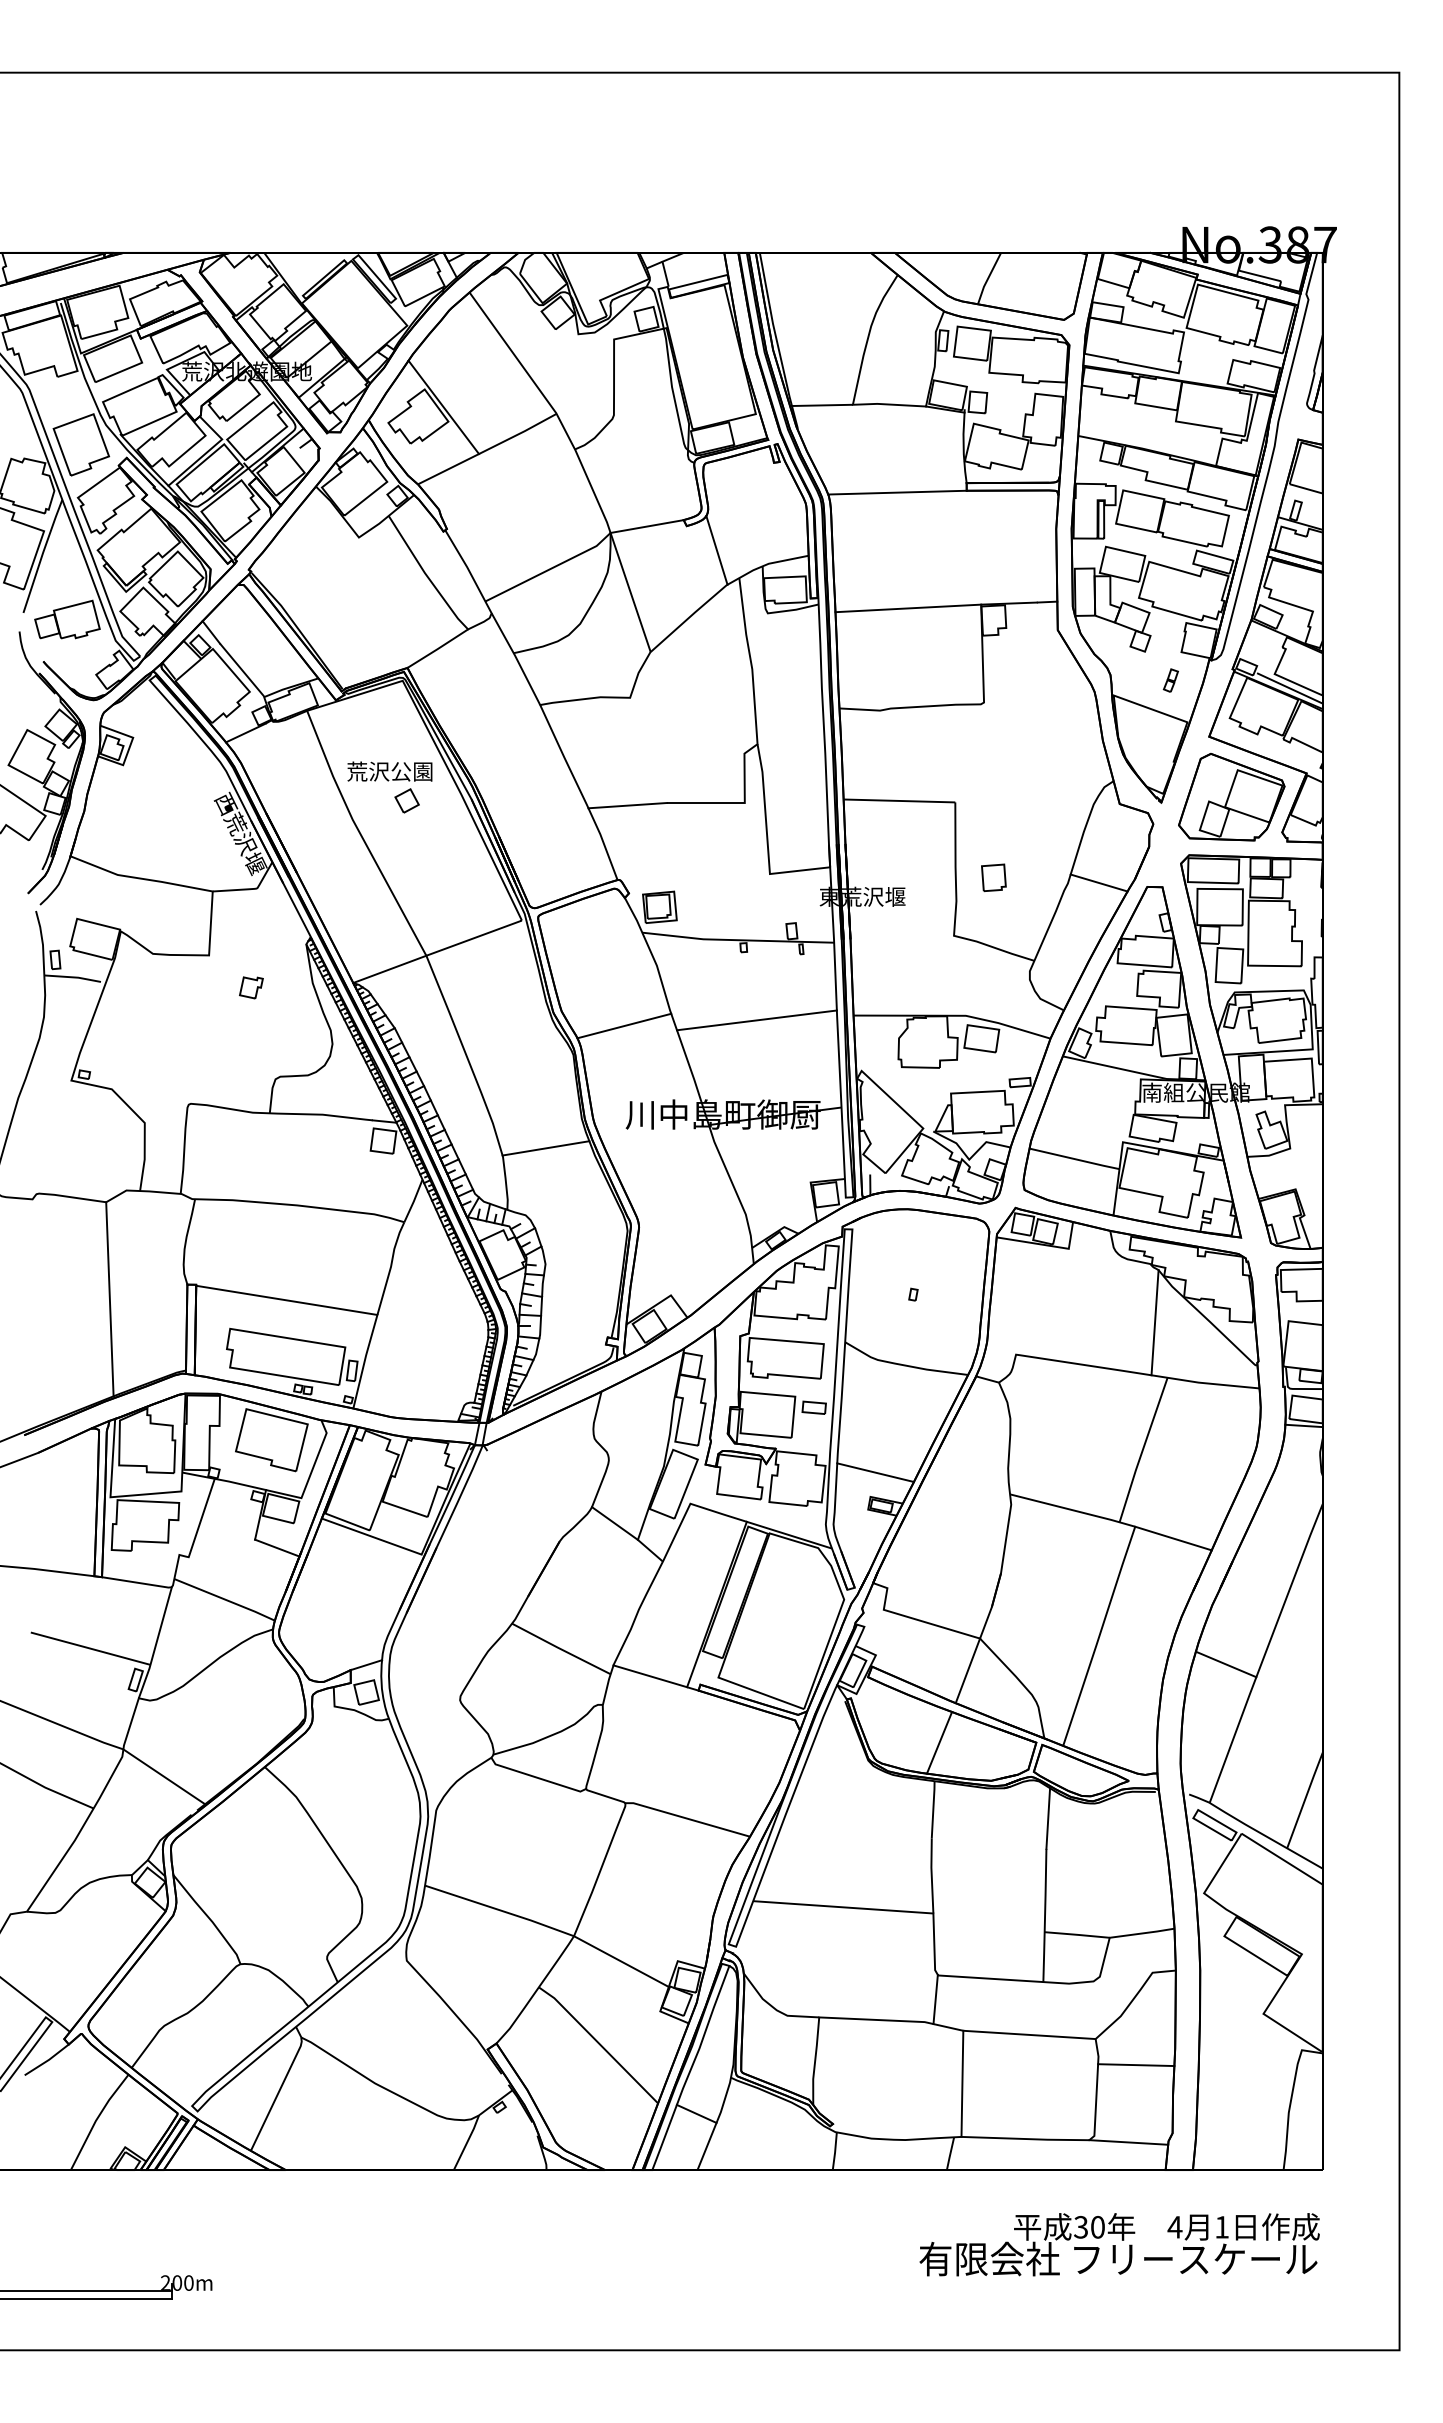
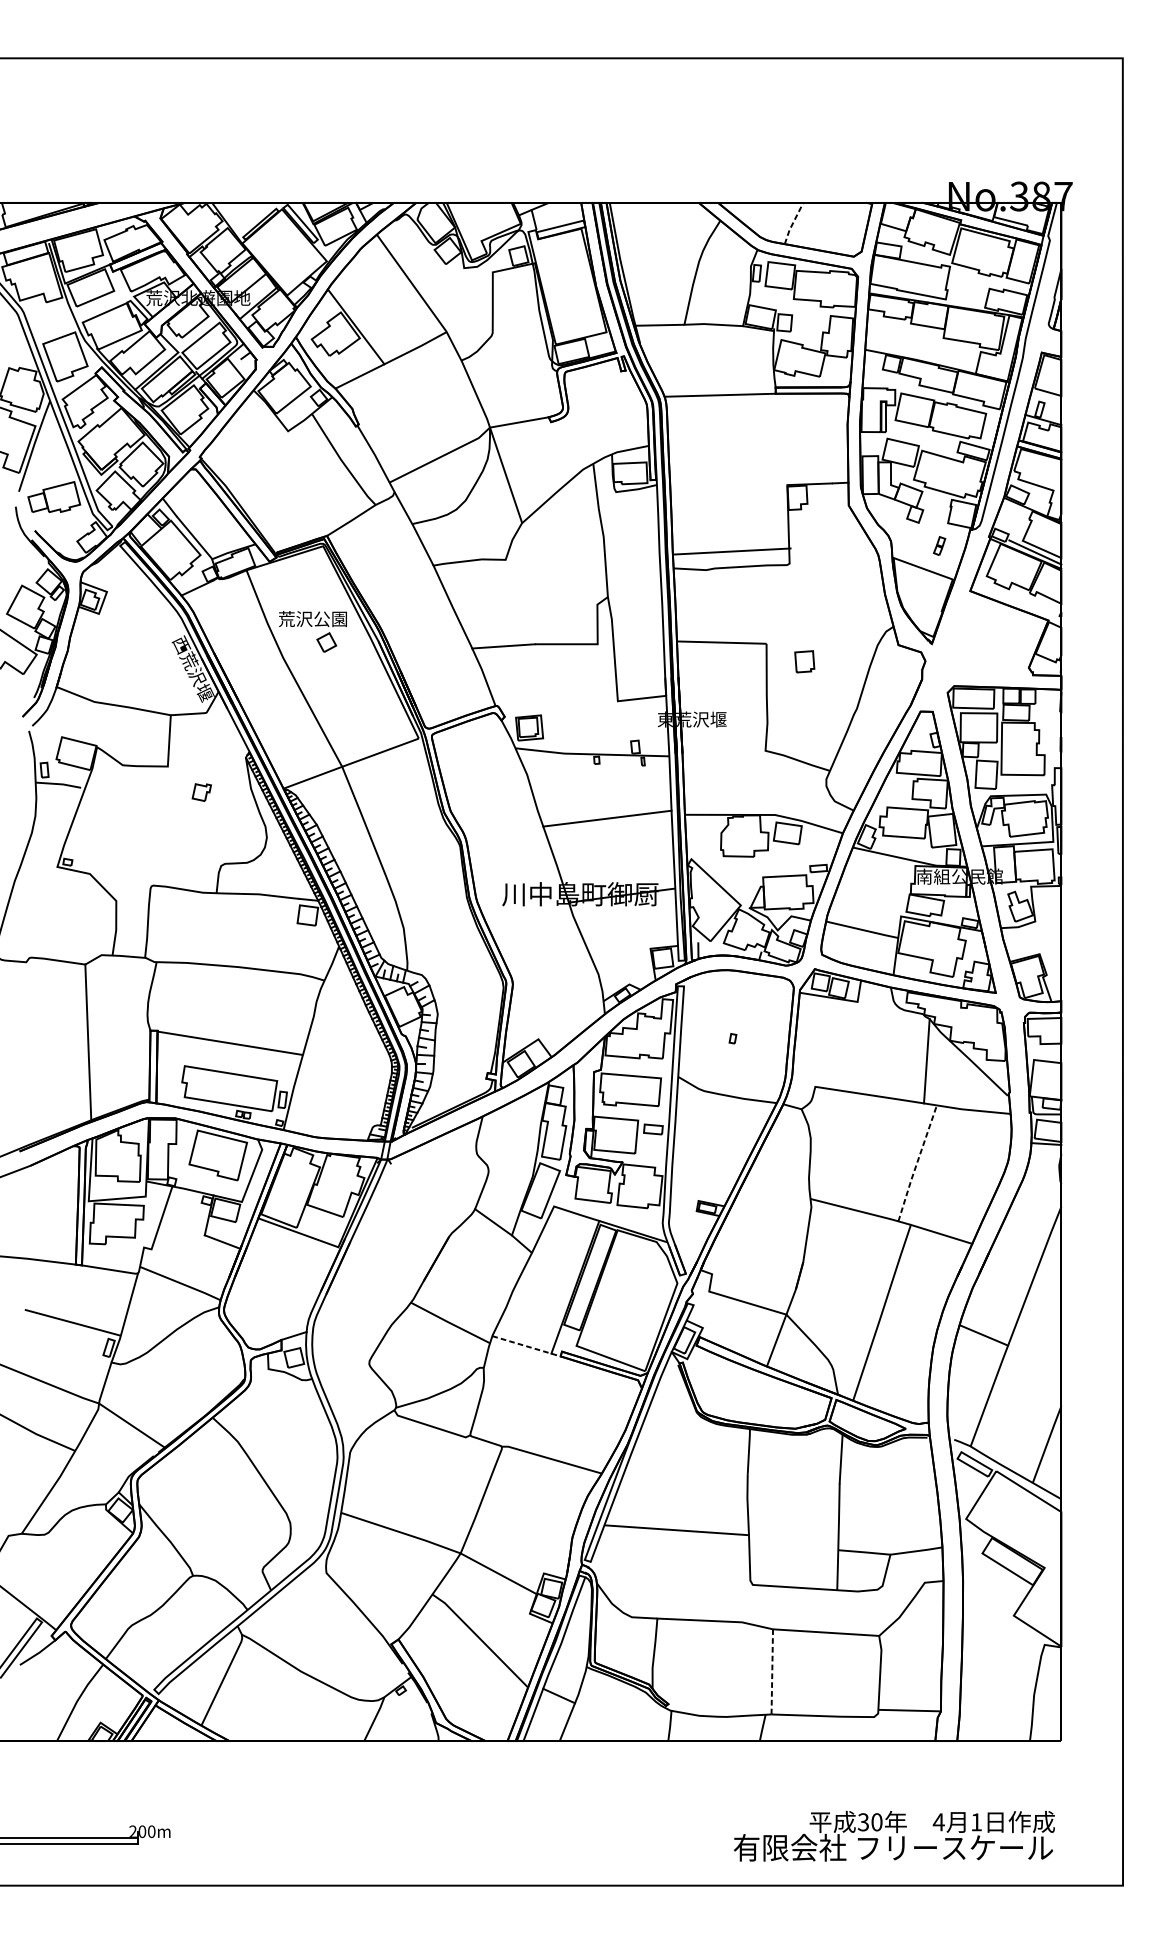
line: (988, 278) -> (793, 223), solid -> dashed
line: (716, 549) -> (574, 440), removed
line: (908, 608) -> (732, 551), moved
part: (1231, 797) -> (988, 639), removed
part: (993, 877) -> (804, 661), moved
line: (1098, 882) -> (881, 708), removed
line: (624, 1025) -> (501, 822), removed
line: (545, 1148) -> (437, 921), removed
line: (1142, 1449) -> (916, 1162), solid -> dashed
line: (875, 1472) -> (702, 1181), removed
line: (656, 1678) -> (526, 1346), solid -> dashed
line: (939, 1742) -> (753, 1398), removed
line: (935, 1999) -> (750, 1604), removed
line: (1136, 2065) -> (910, 1710), moved
line: (962, 2084) -> (772, 1672), solid -> dashed
line: (1128, 2142) -> (905, 1718), removed
text: (1119, 2244) -> (894, 1836), moved

